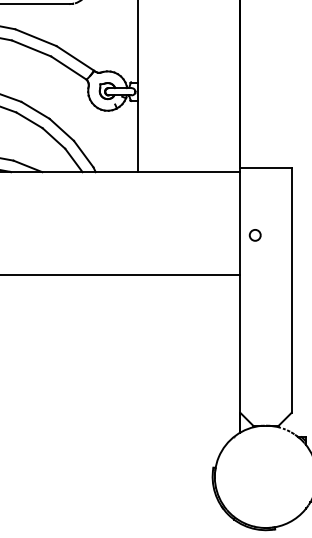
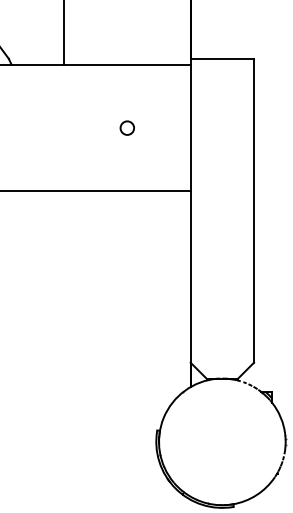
circle: (254, 235) -> (126, 128), moved

